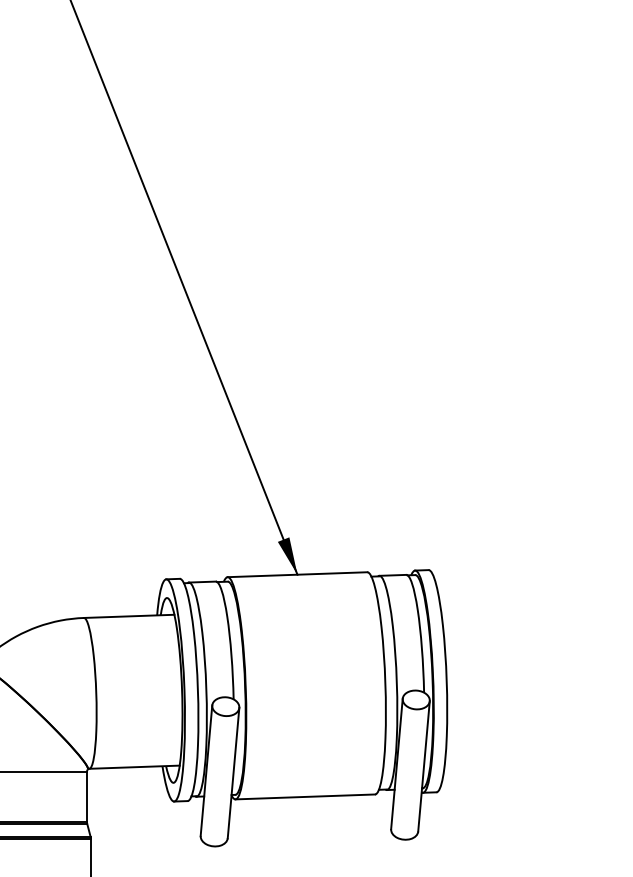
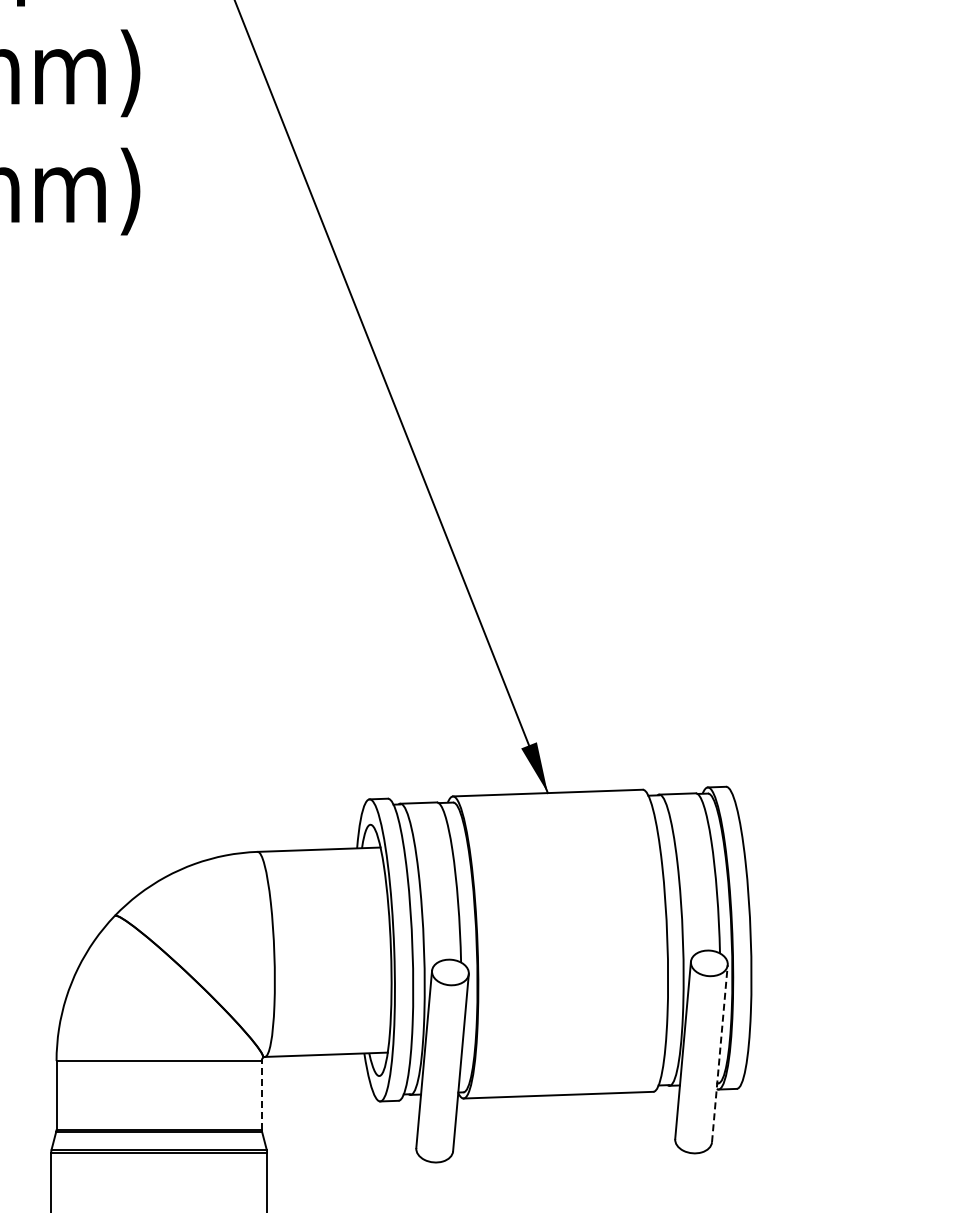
line: (423, 766) -> (719, 1053), solid -> dashed
line: (86, 796) -> (261, 1094), solid -> dashed

